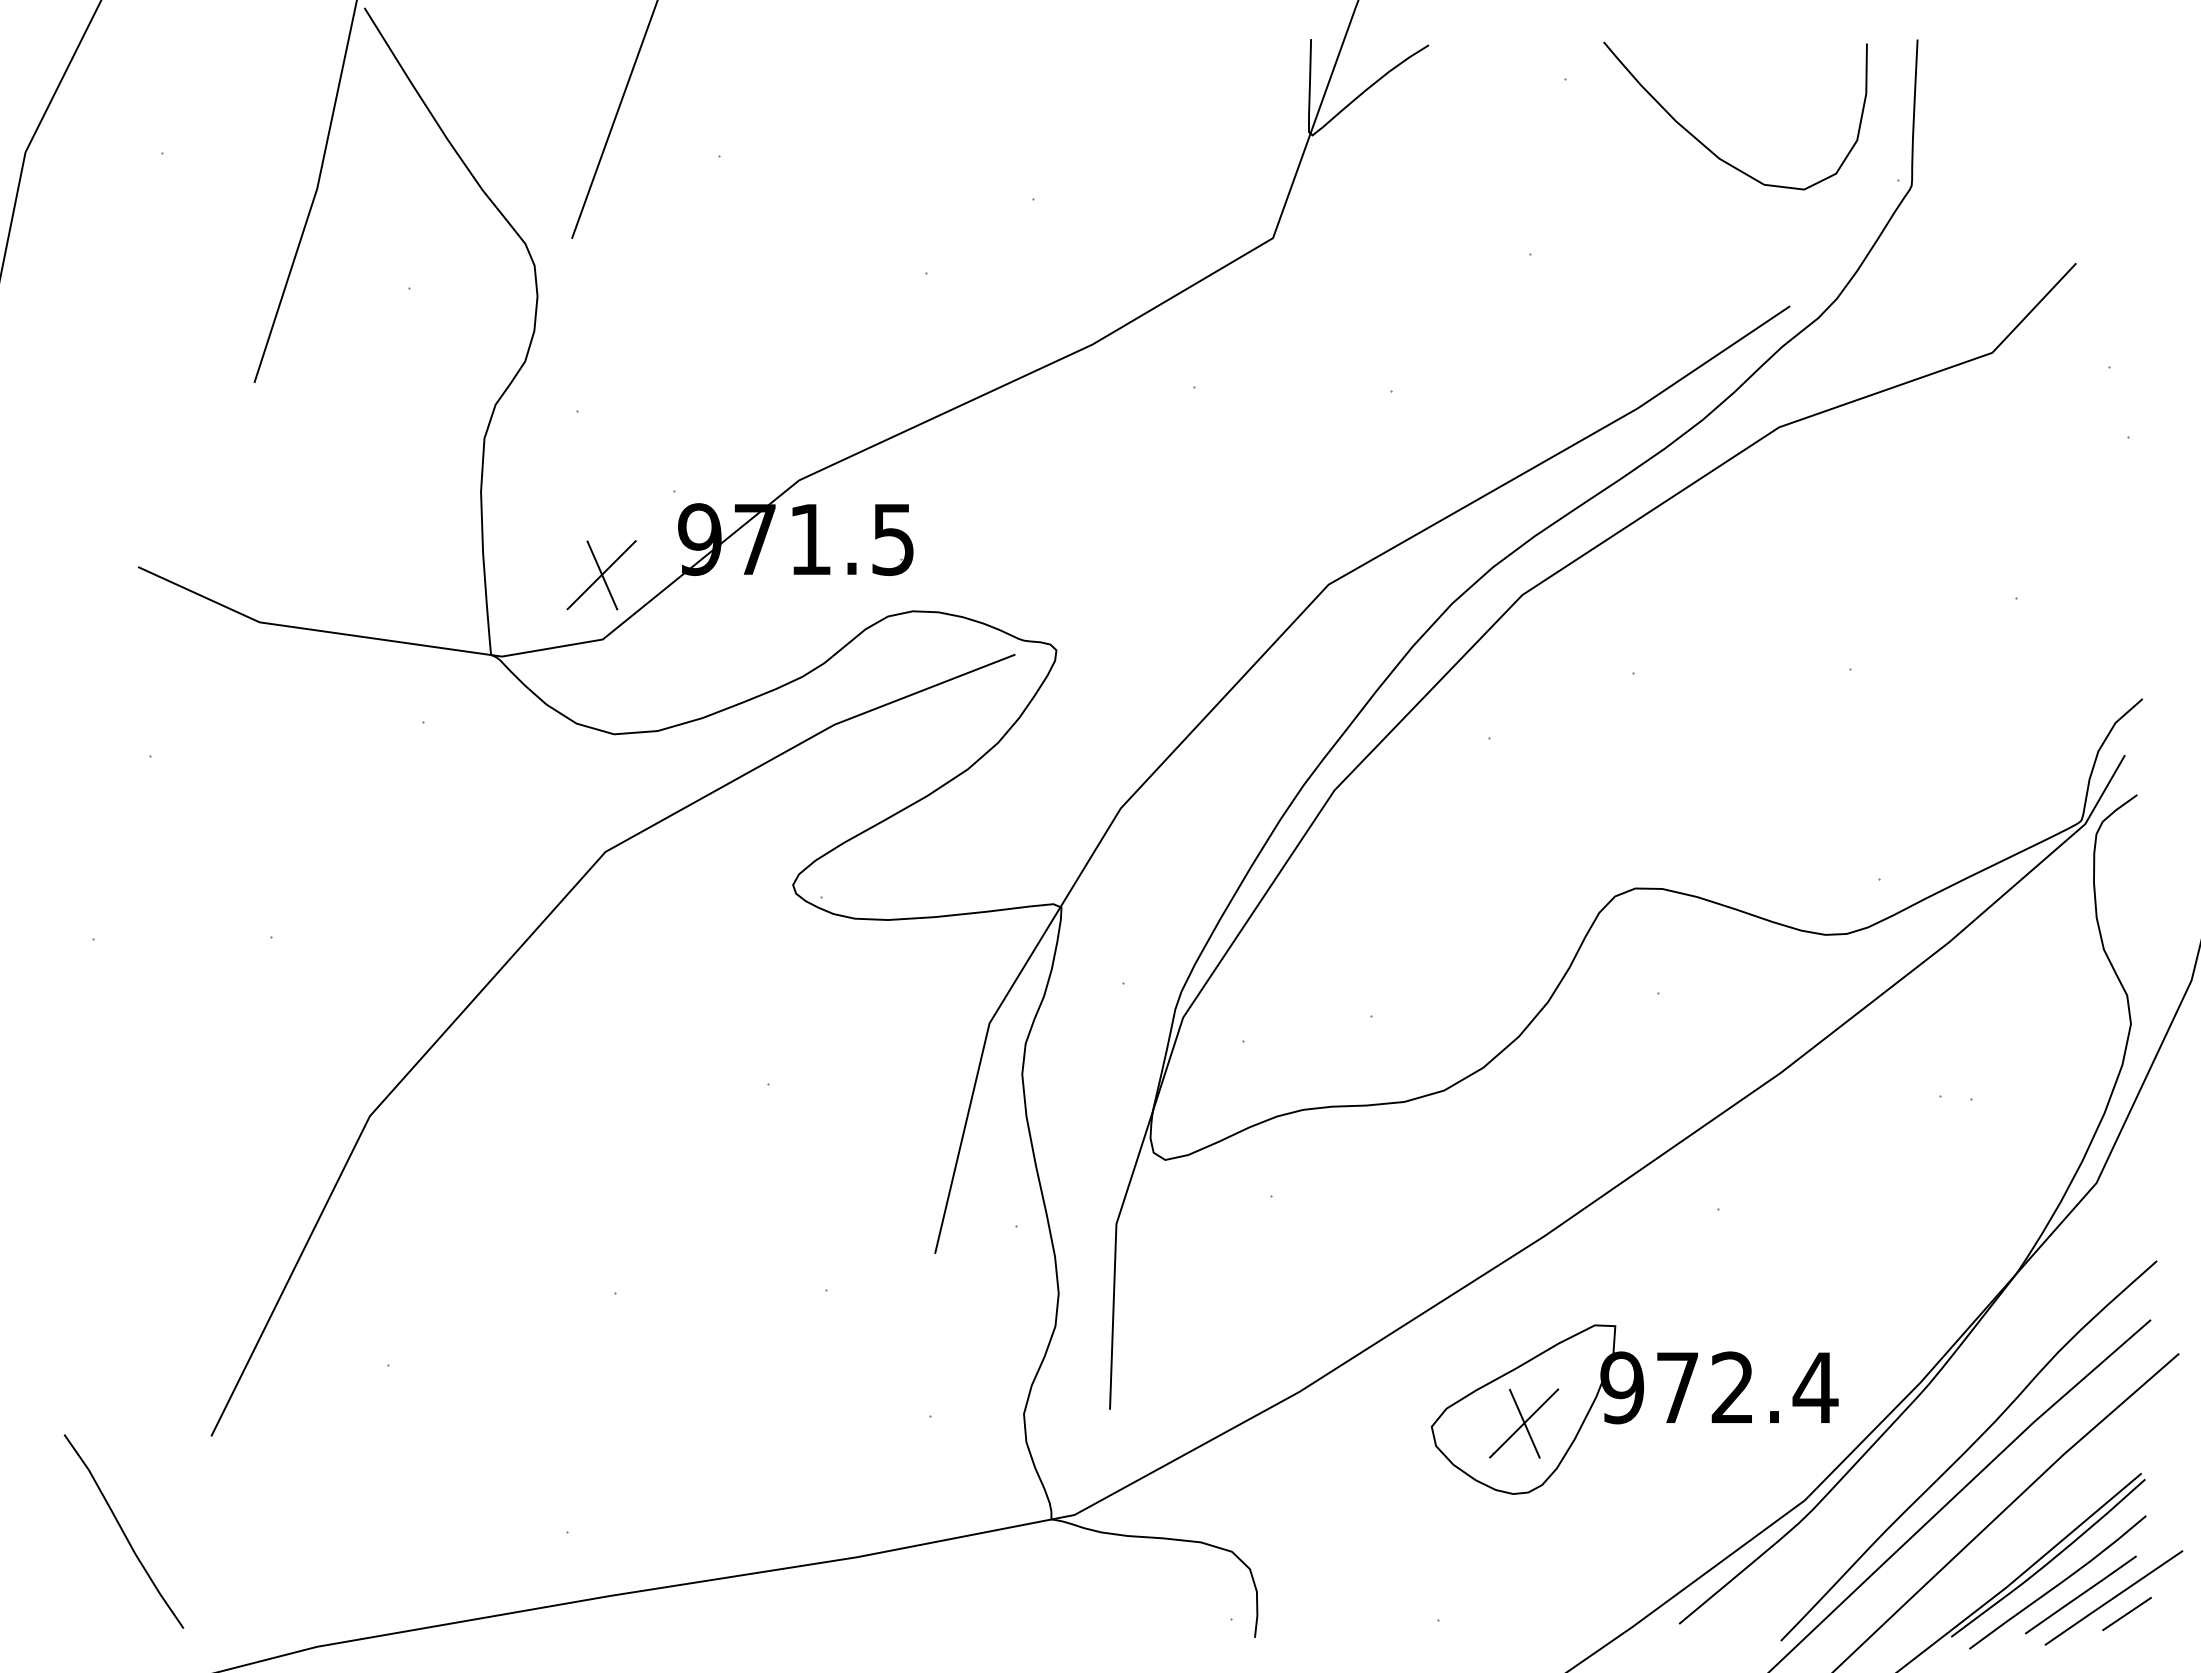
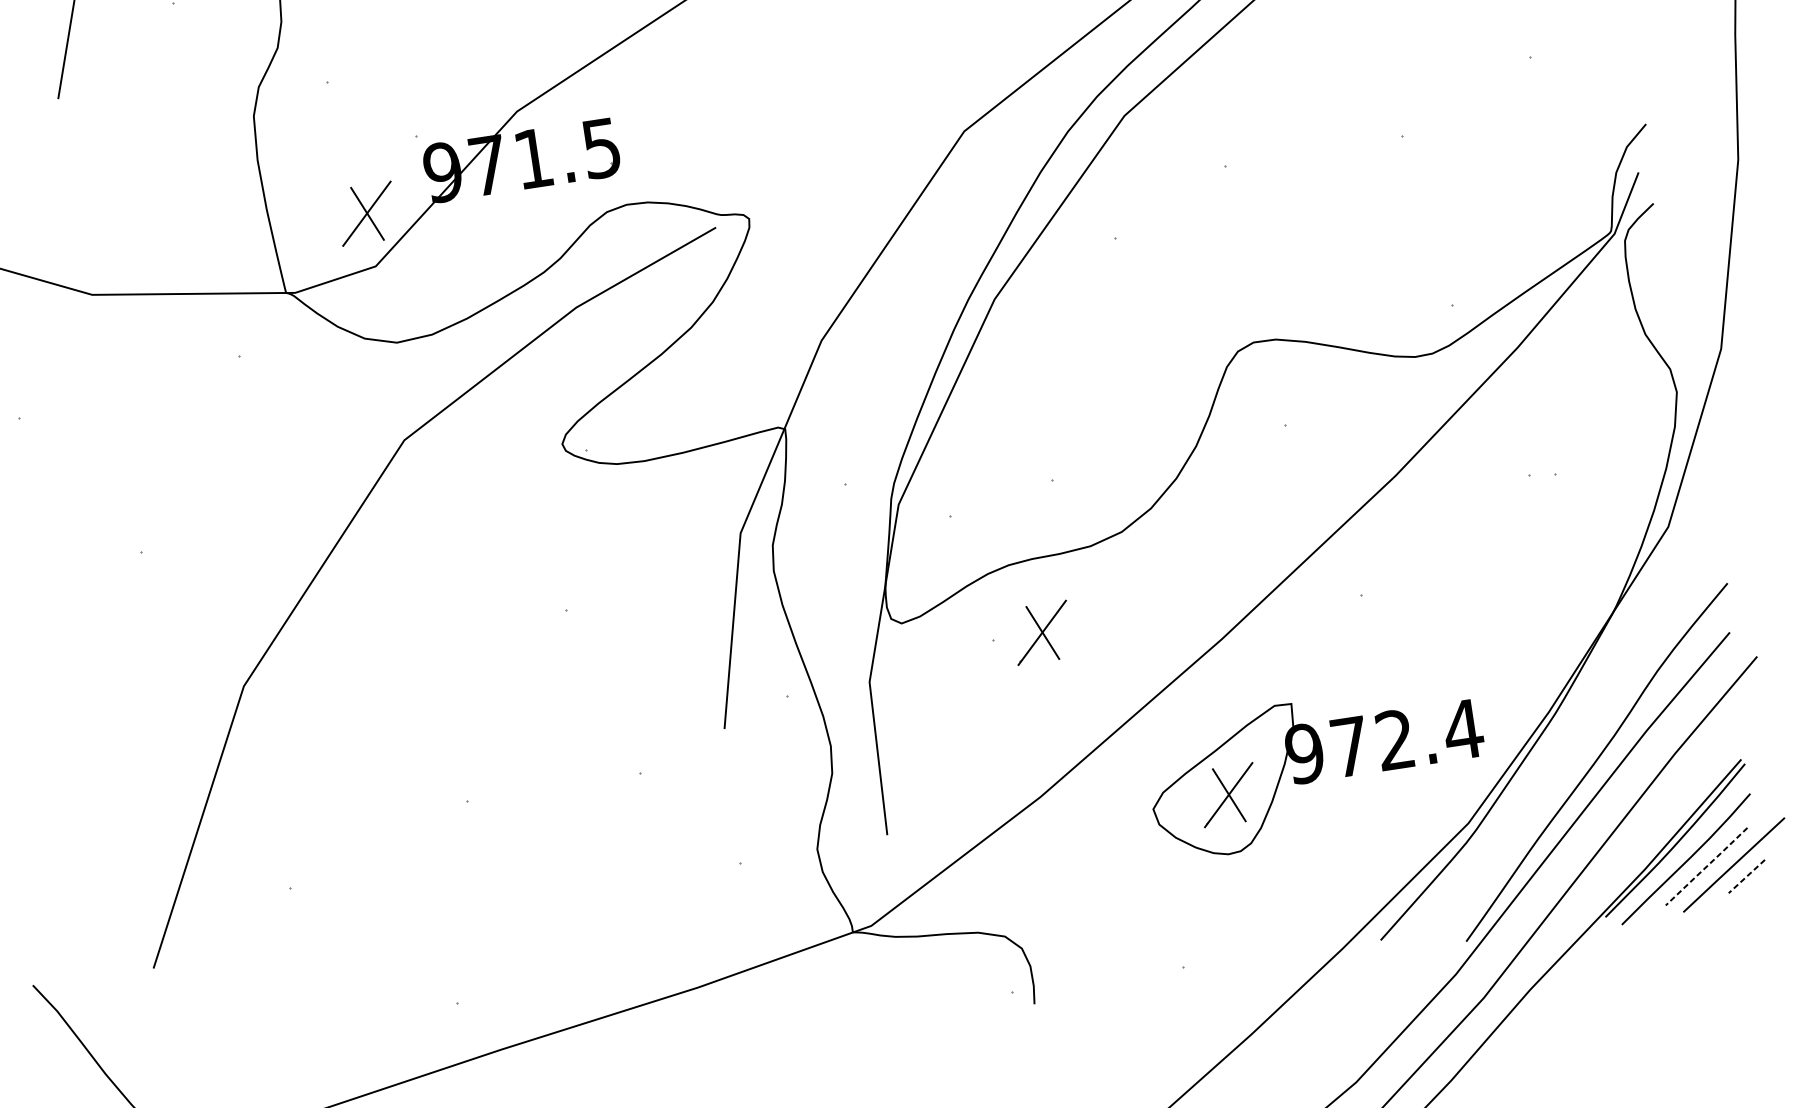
part: (1331, 1196) -> (1042, 632), added
line: (2080, 1595) -> (1706, 867), solid -> dashed
line: (2127, 1614) -> (1747, 876), solid -> dashed

